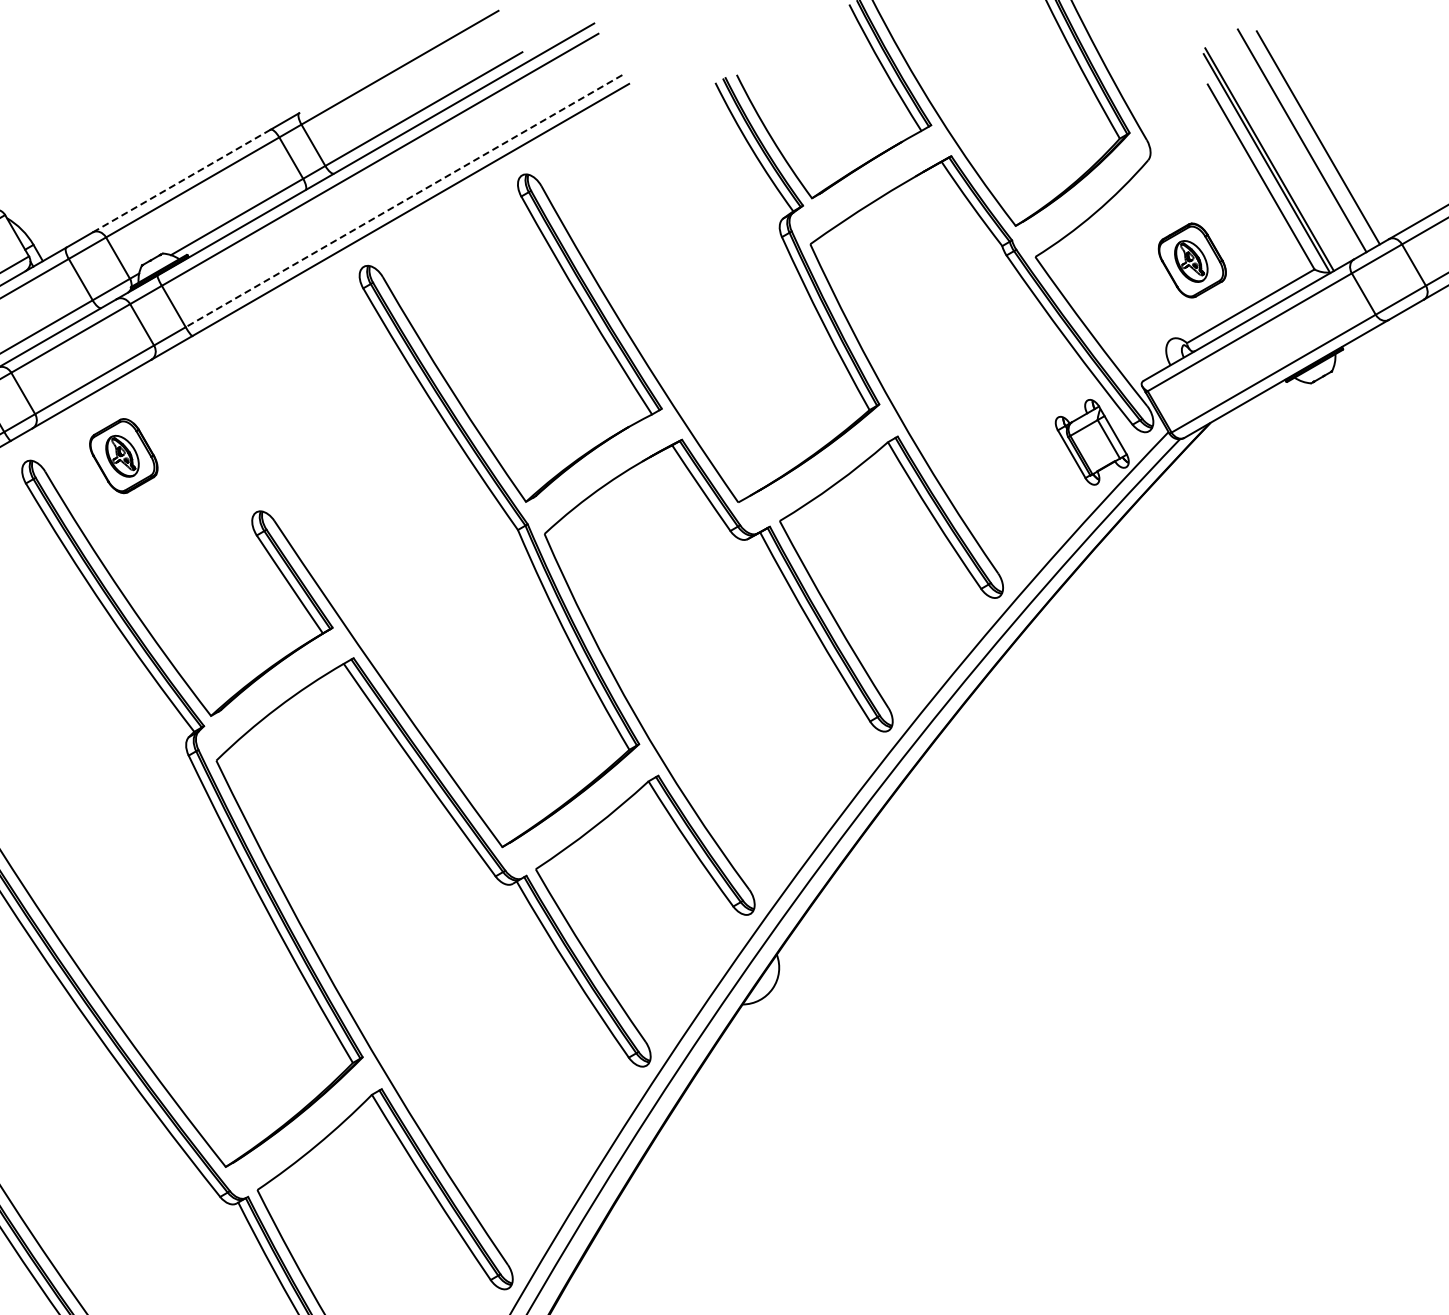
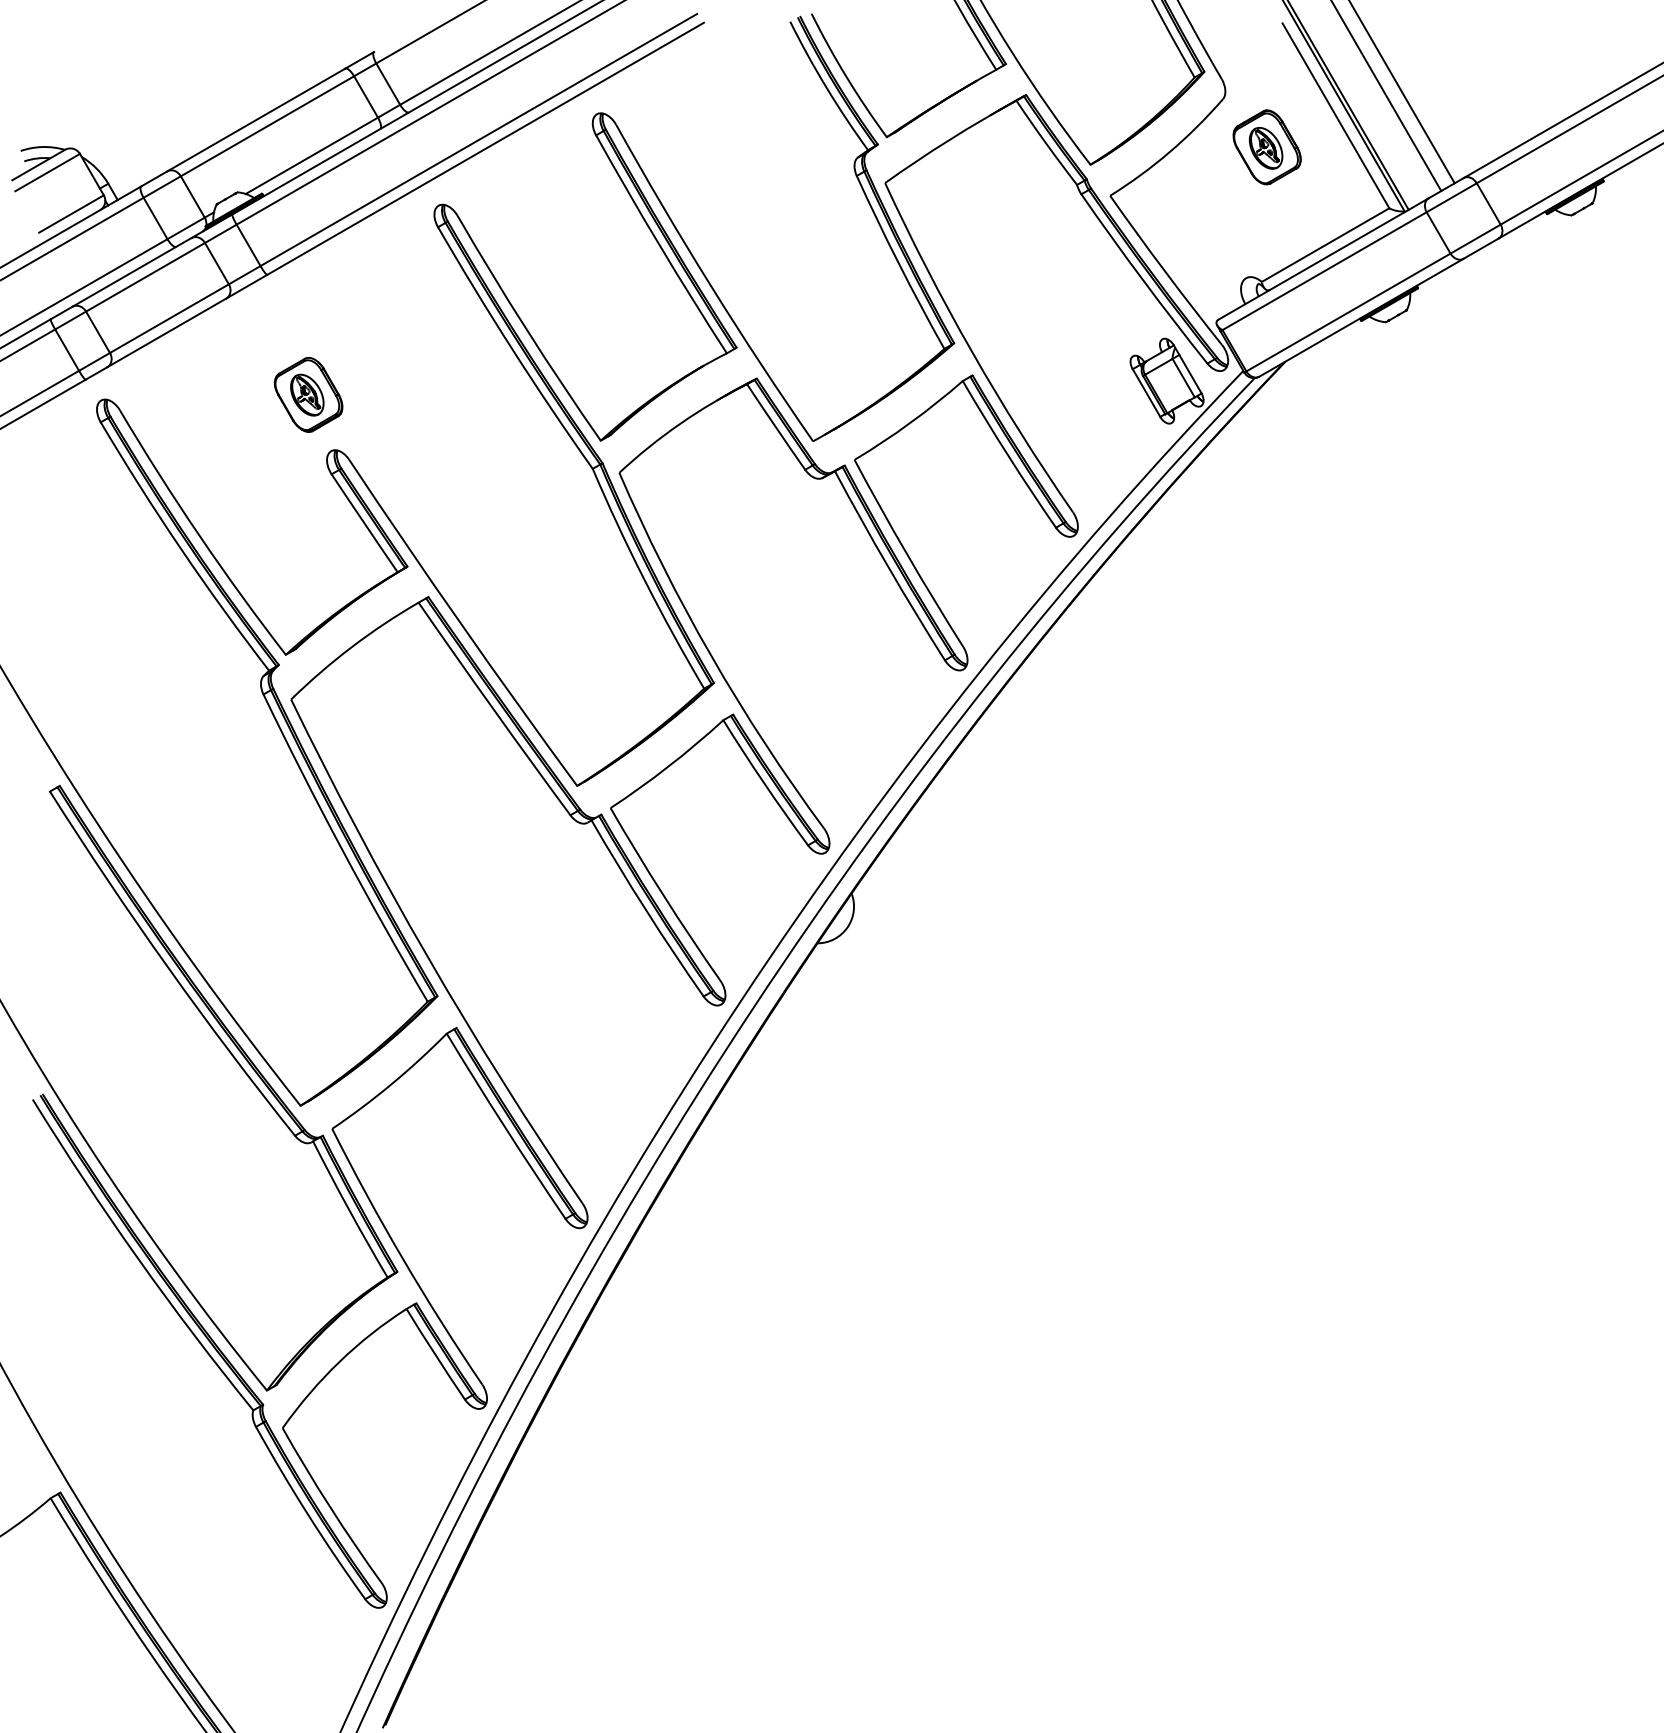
line: (181, 181) -> (256, 120), dashed -> solid
line: (403, 201) -> (478, 140), dashed -> solid
part: (1191, 260) -> (1266, 147), moved
part: (123, 455) -> (308, 394), moved

